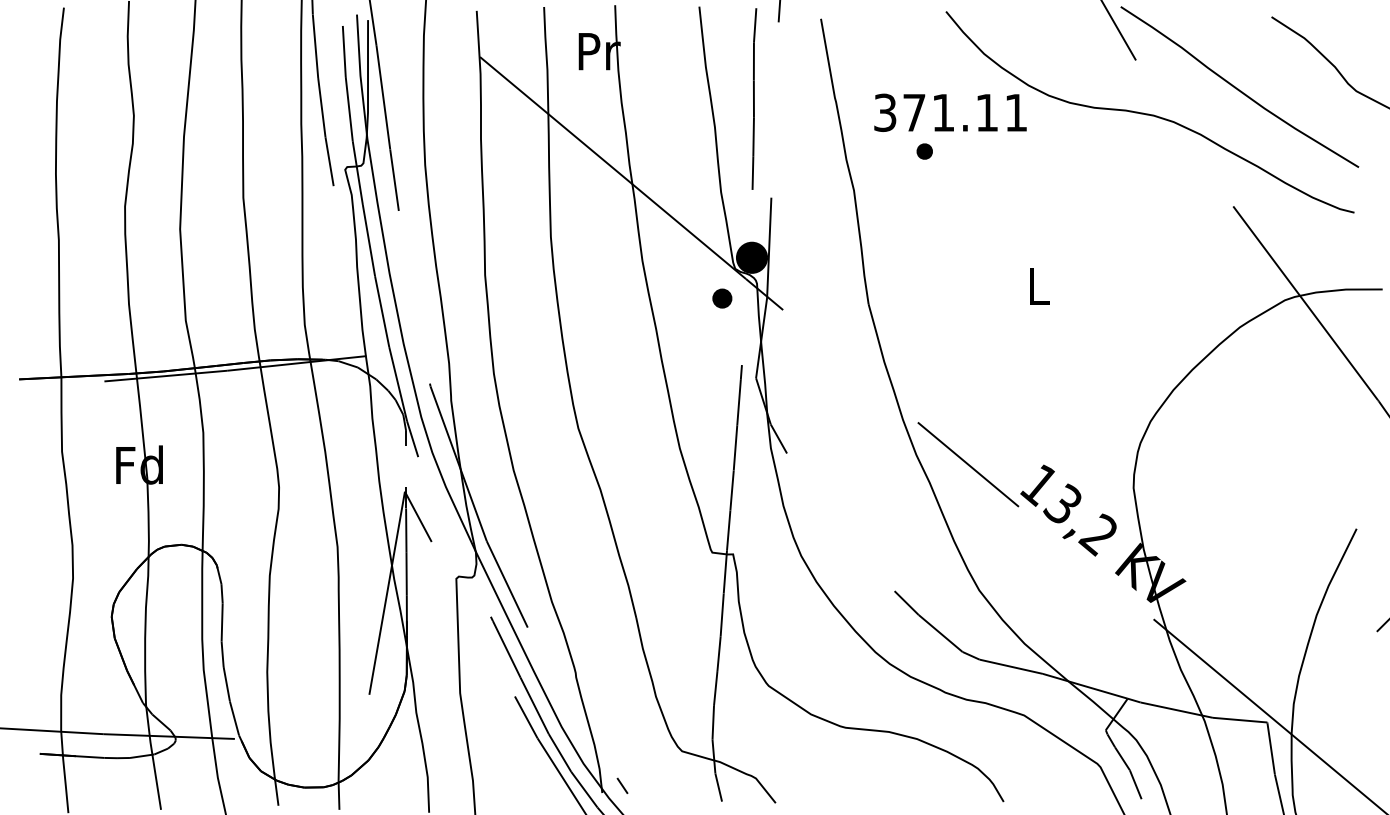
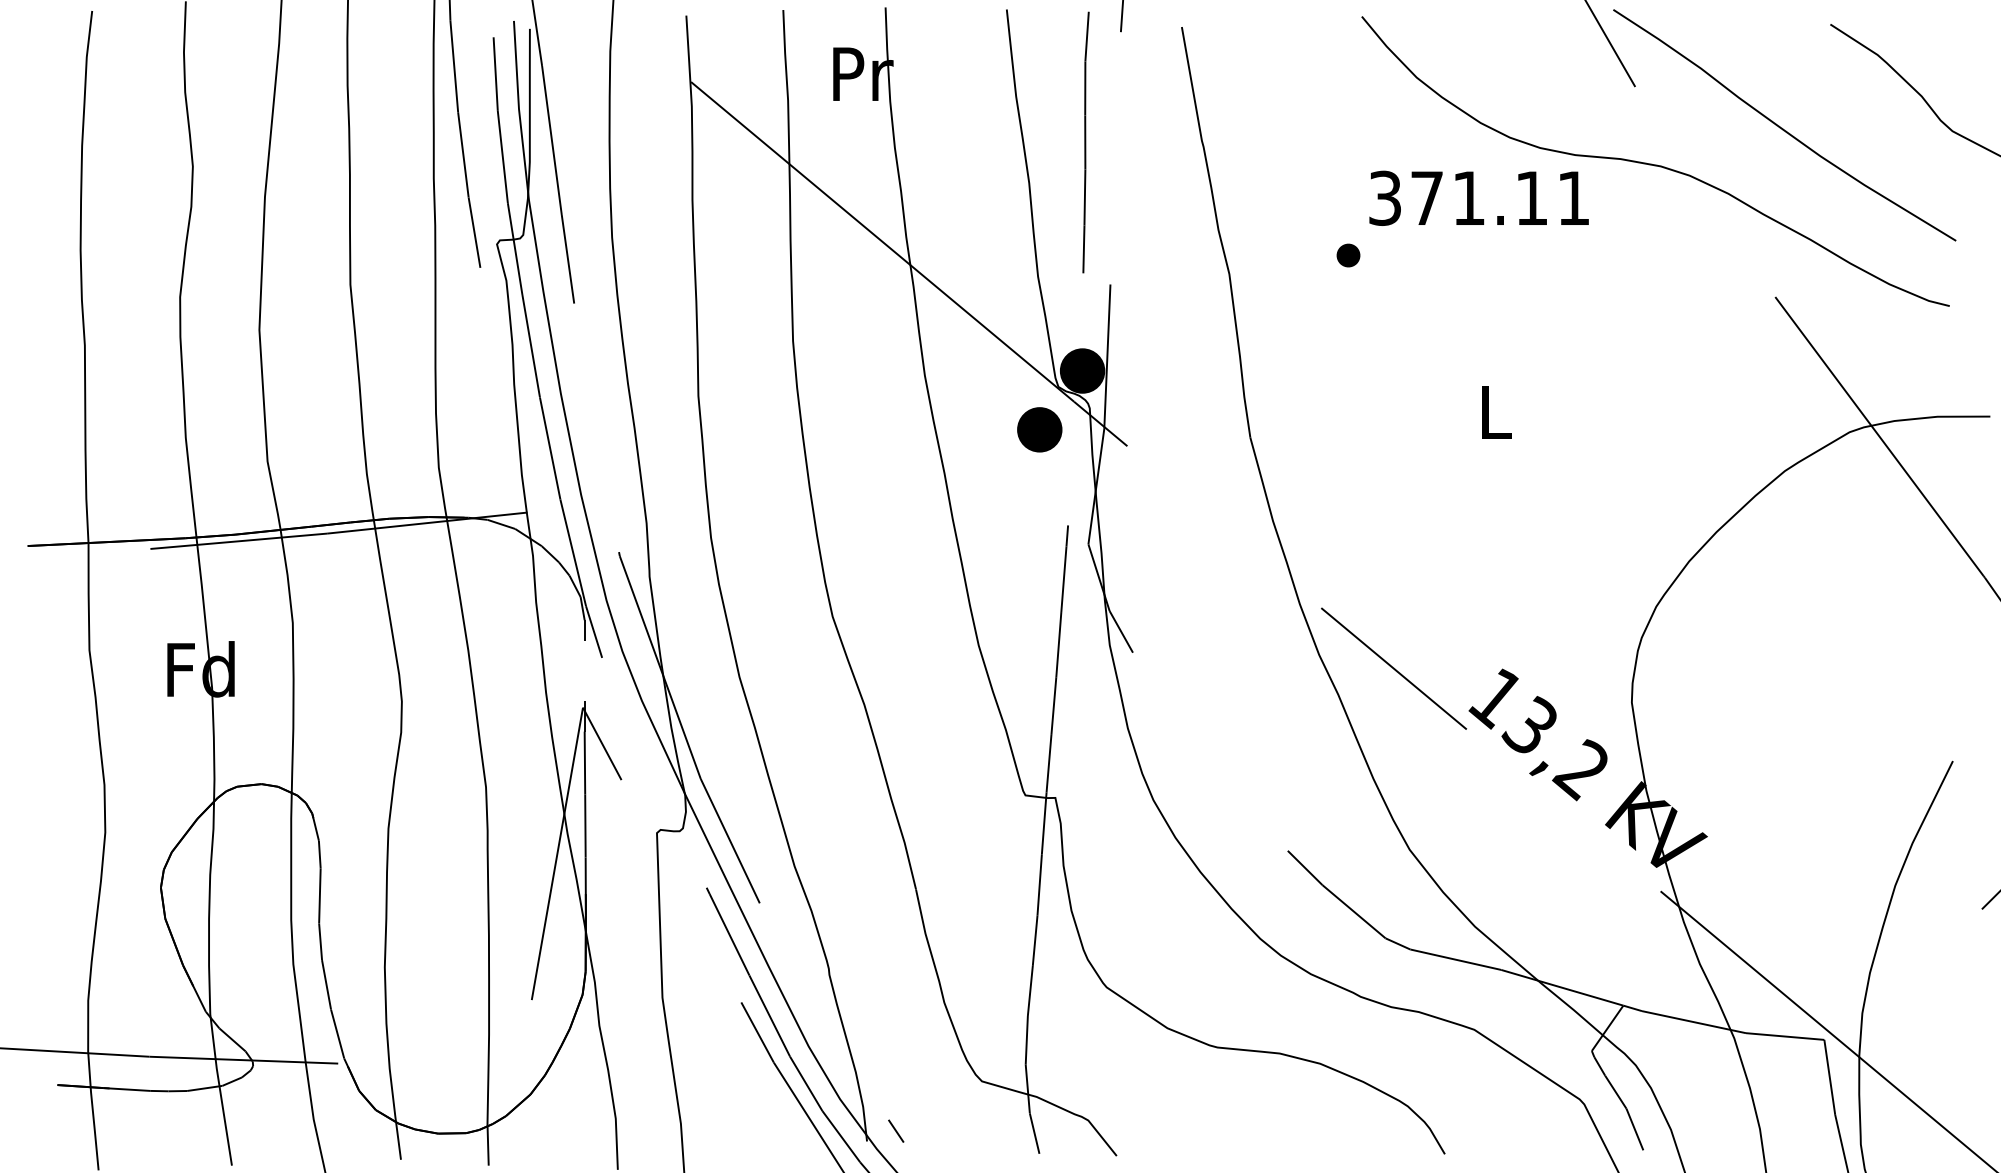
text: (950, 112) -> (1479, 197), moved
part: (924, 151) -> (1348, 255), moved
part: (722, 298) -> (1040, 429), size x1.67

